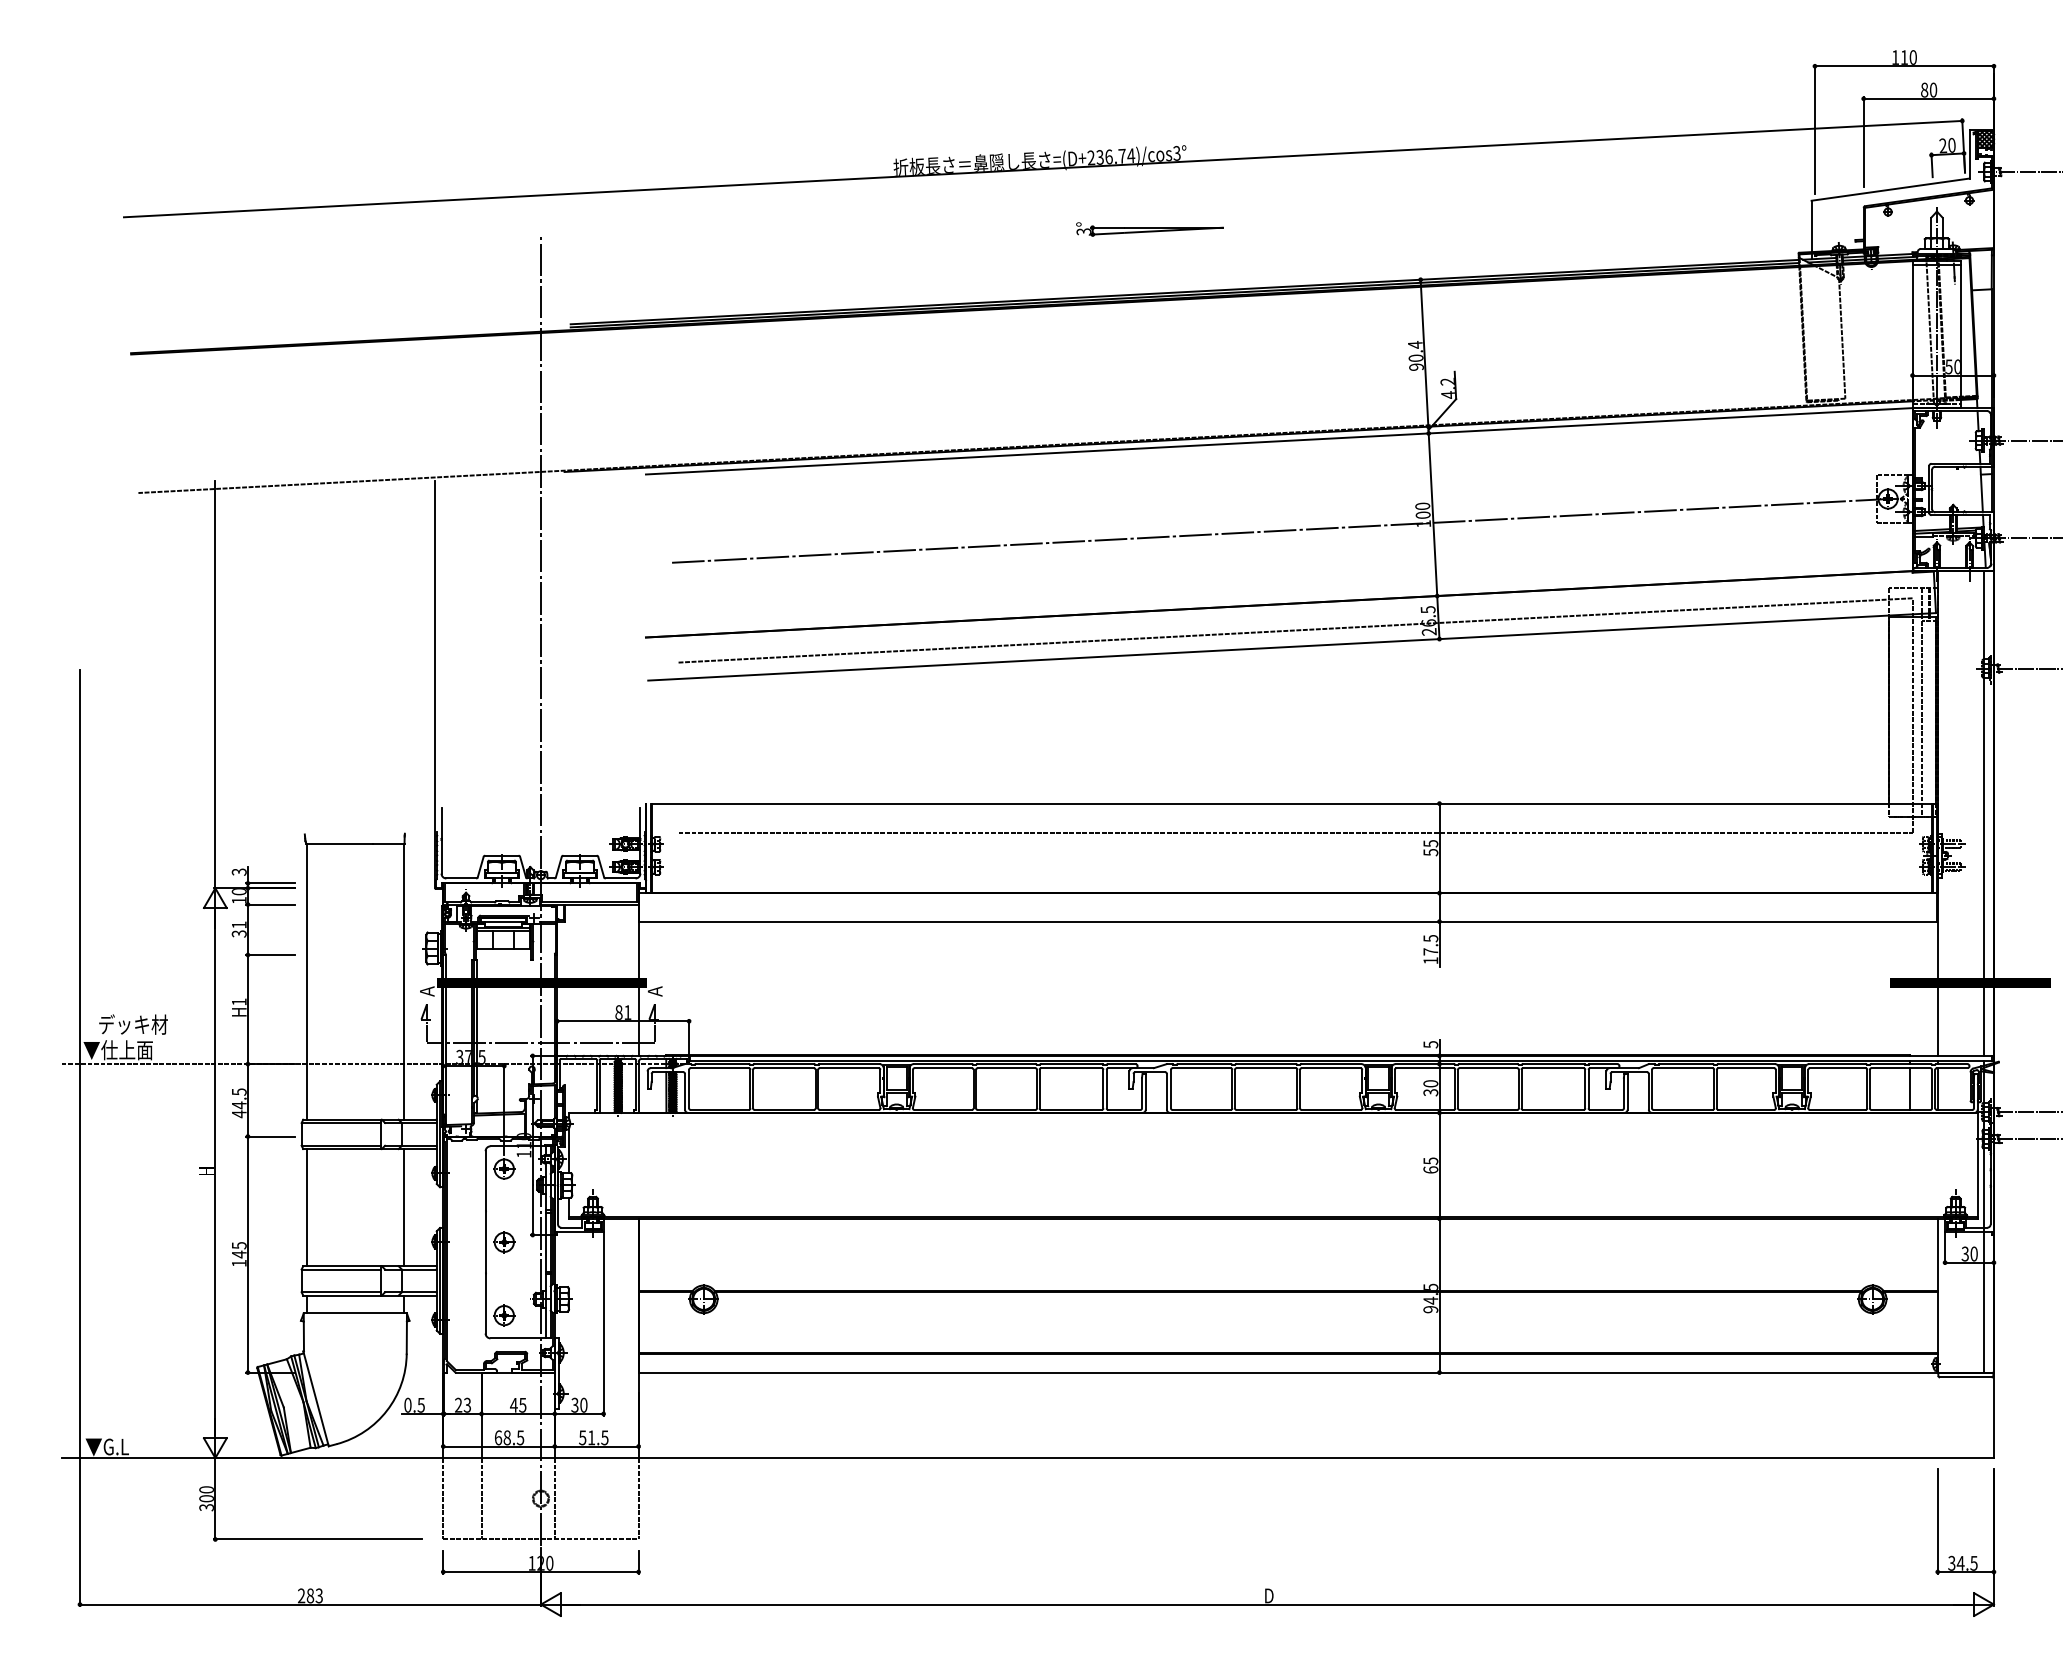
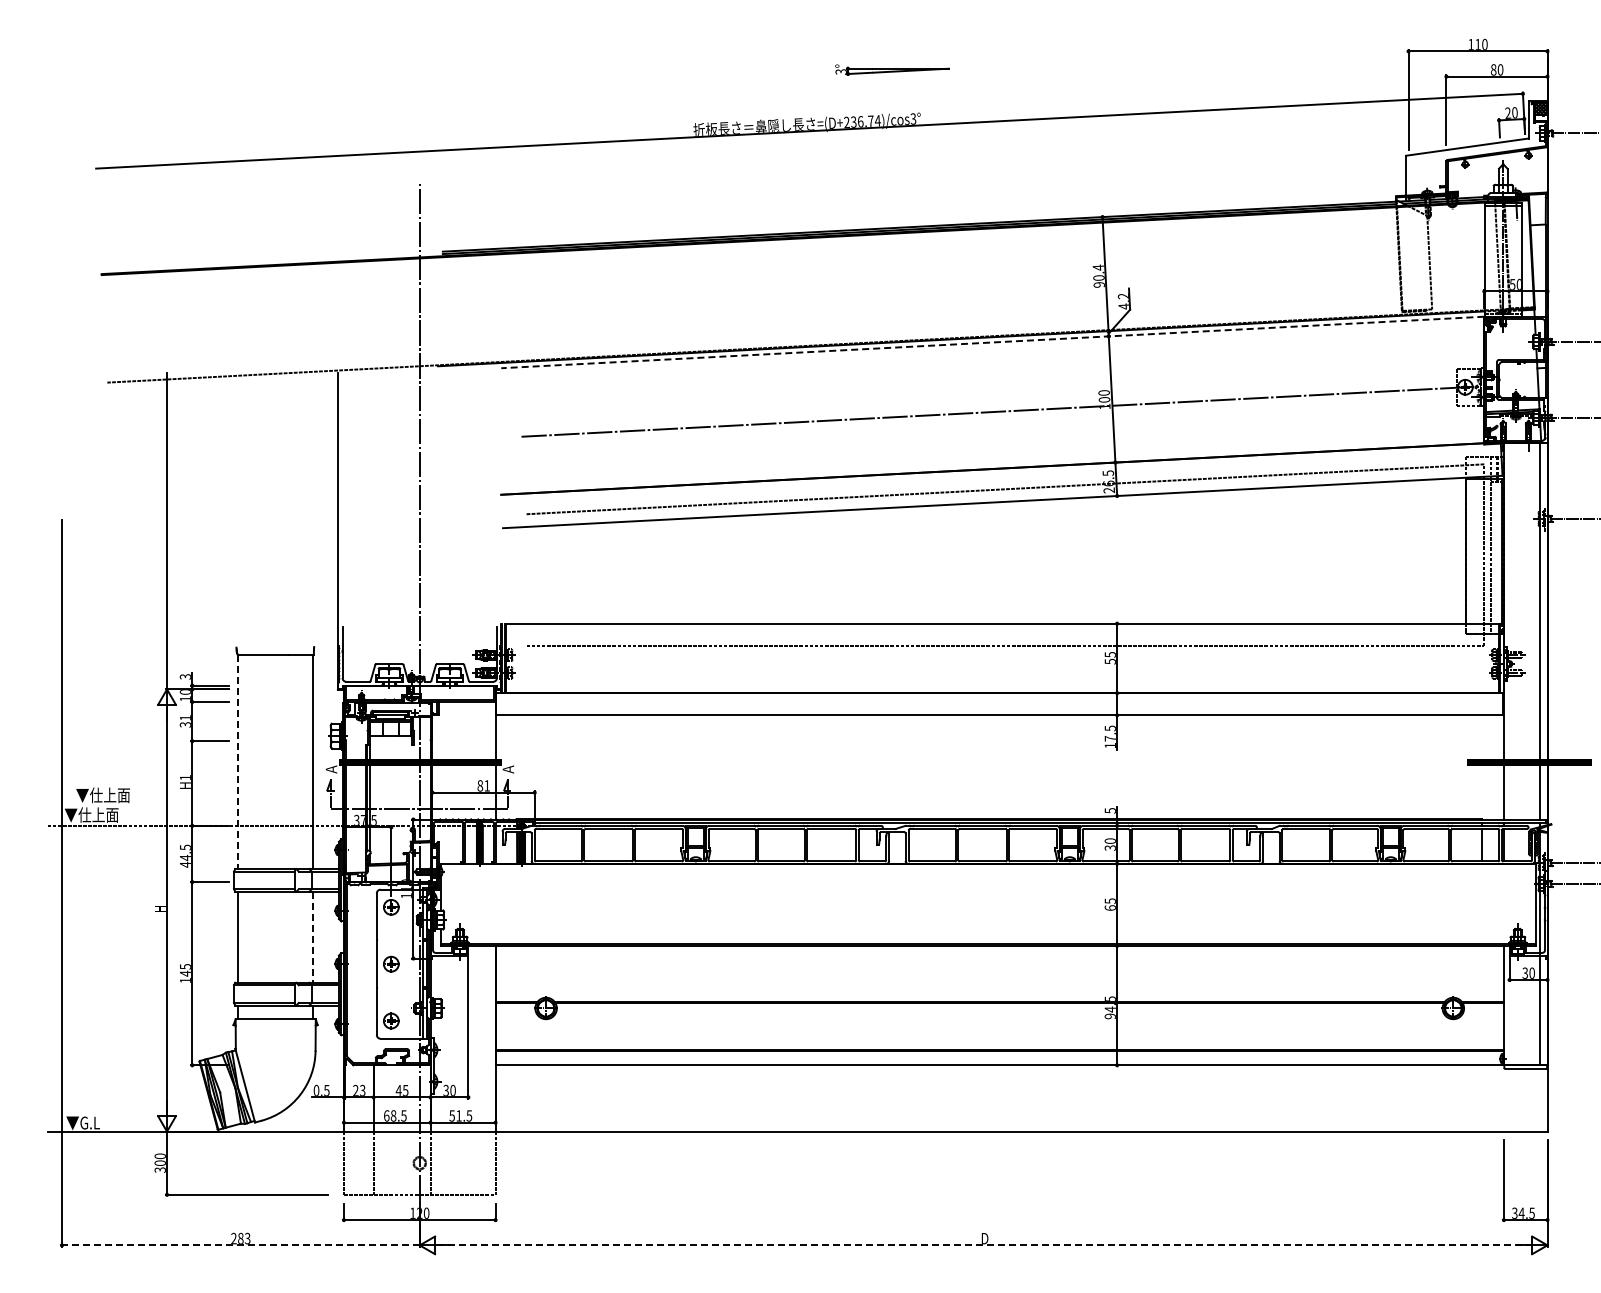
part: (1150, 228) -> (892, 69), moved
line: (1278, 441) -> (992, 342), solid -> dashed
line: (307, 982) -> (238, 762), solid -> dashed
text: (133, 1024) -> (103, 795), デッキ材 -> ▼仕上面
line: (404, 1207) -> (313, 937), solid -> dashed
line: (309, 1604) -> (240, 1245), solid -> dashed
line: (1268, 1604) -> (984, 1245), solid -> dashed

